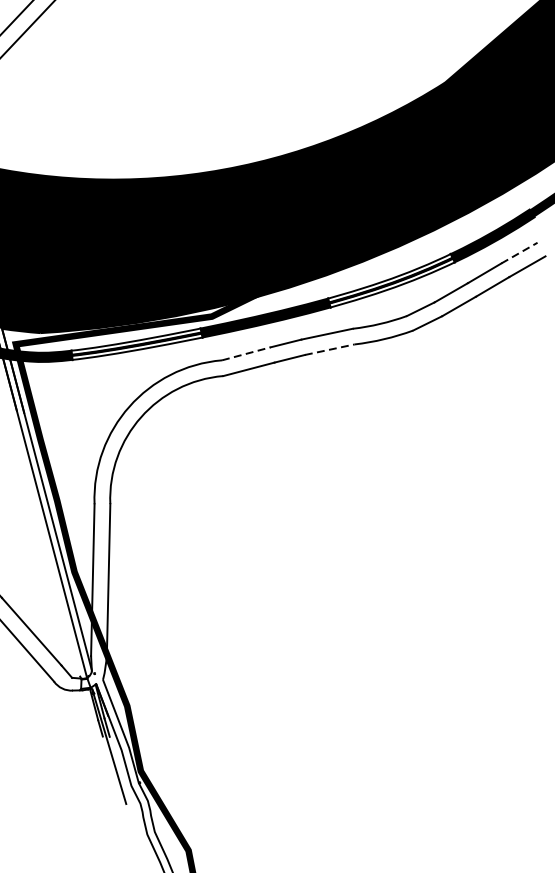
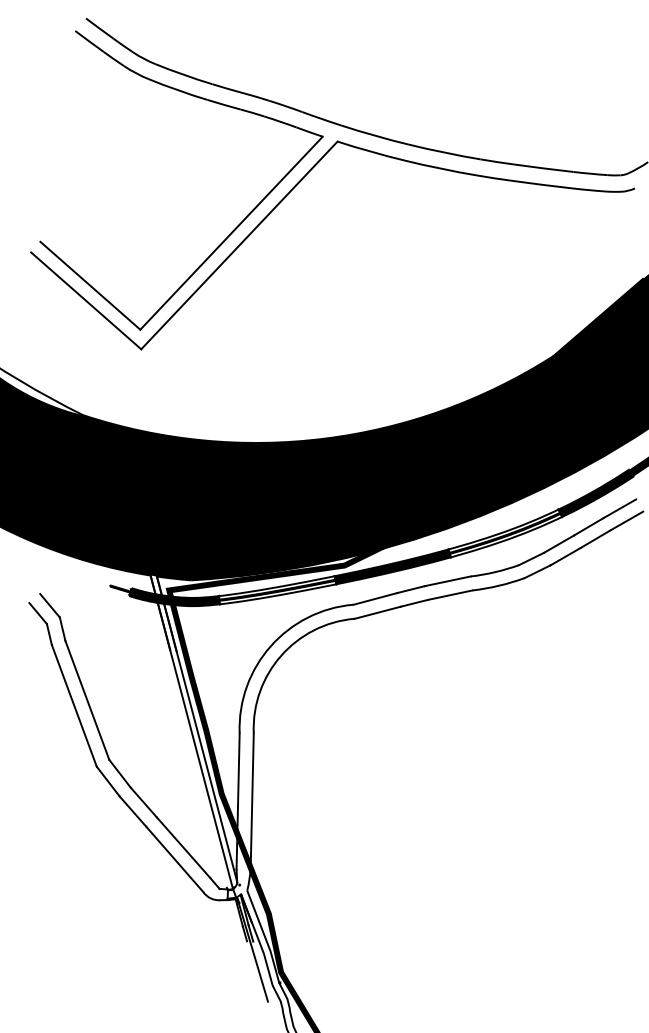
line: (518, 252) -> (619, 508), dashed -> solid
line: (330, 350) -> (450, 595), dashed -> solid
line: (246, 353) -> (375, 598), dashed -> solid

